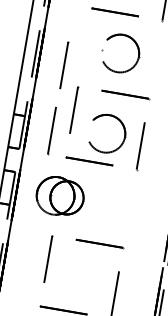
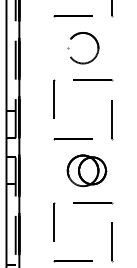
line: (65, 64) -> (40, 64), removed
line: (52, 132) -> (39, 120), removed
part: (121, 141) -> (96, 118), removed
part: (59, 196) -> (86, 170), moved

